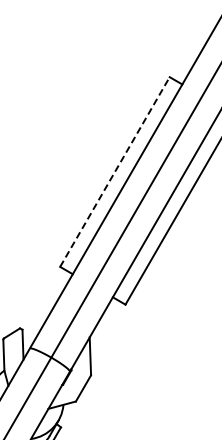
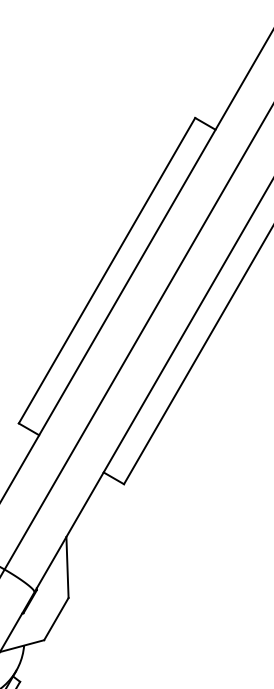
line: (114, 172) -> (106, 271), dashed -> solid

